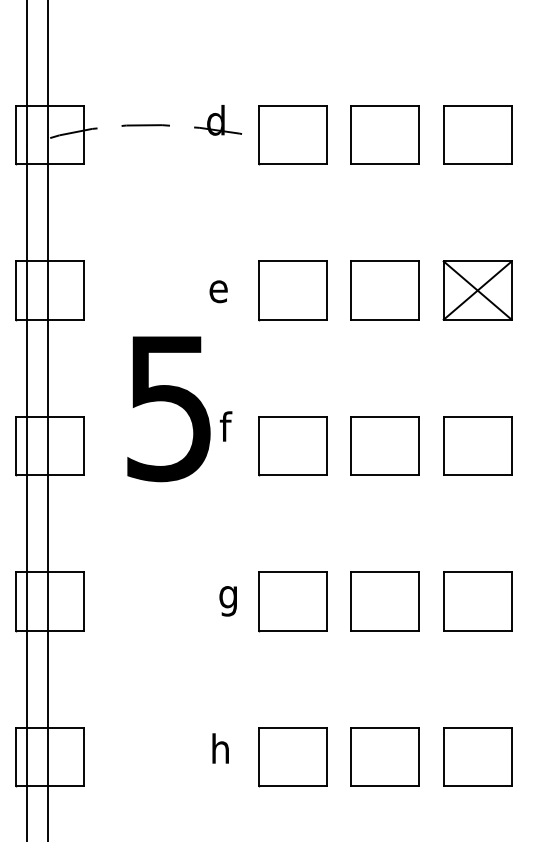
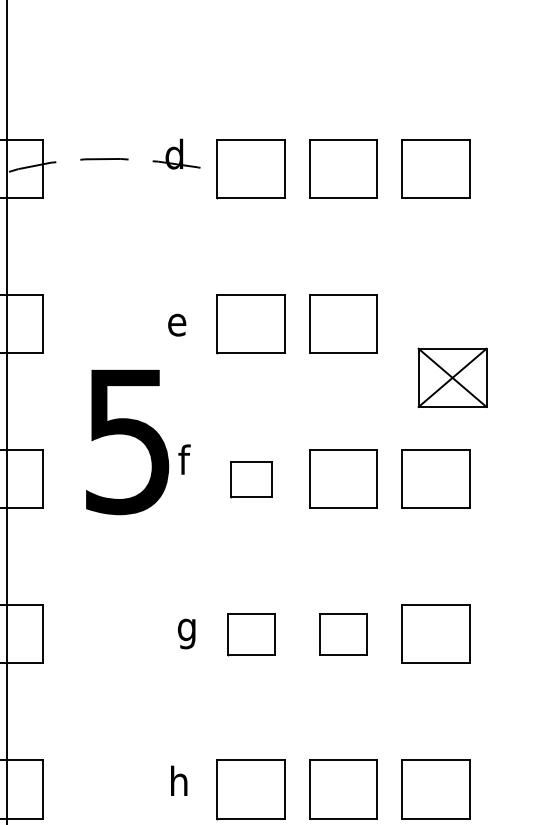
part: (477, 290) -> (452, 377), moved
part: (292, 446) -> (250, 479), size x0.6
part: (292, 601) -> (250, 634), size x0.7
part: (384, 601) -> (342, 634), size x0.7

